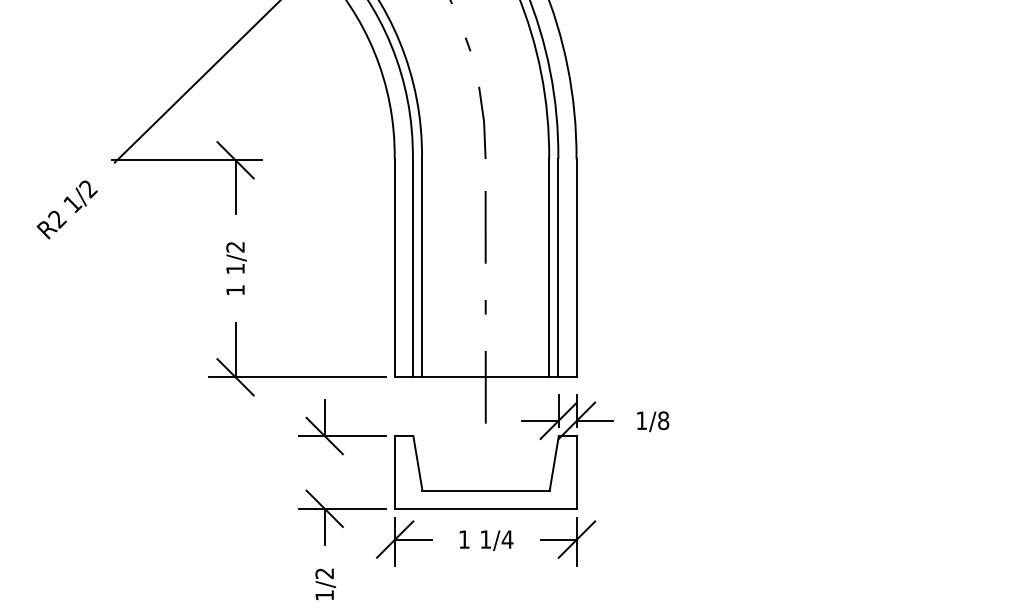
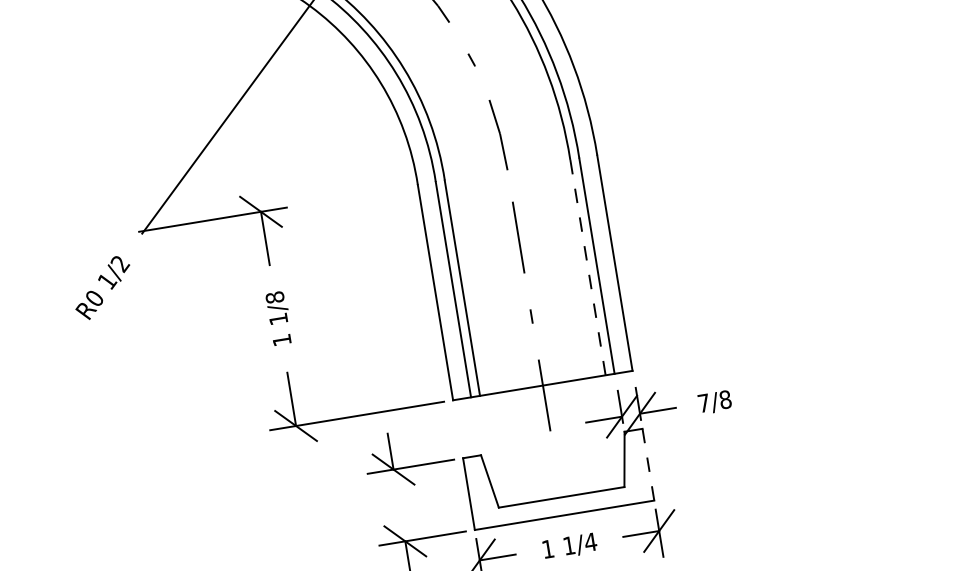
text: (57, 219) -> (94, 299), R2 -> R0
text: (235, 246) -> (274, 296), 1/2 -> 1/8
line: (549, 267) -> (588, 266), solid -> dashed
text: (641, 420) -> (703, 403), 1/8 -> 7/8
line: (577, 471) -> (648, 463), solid -> dashed

